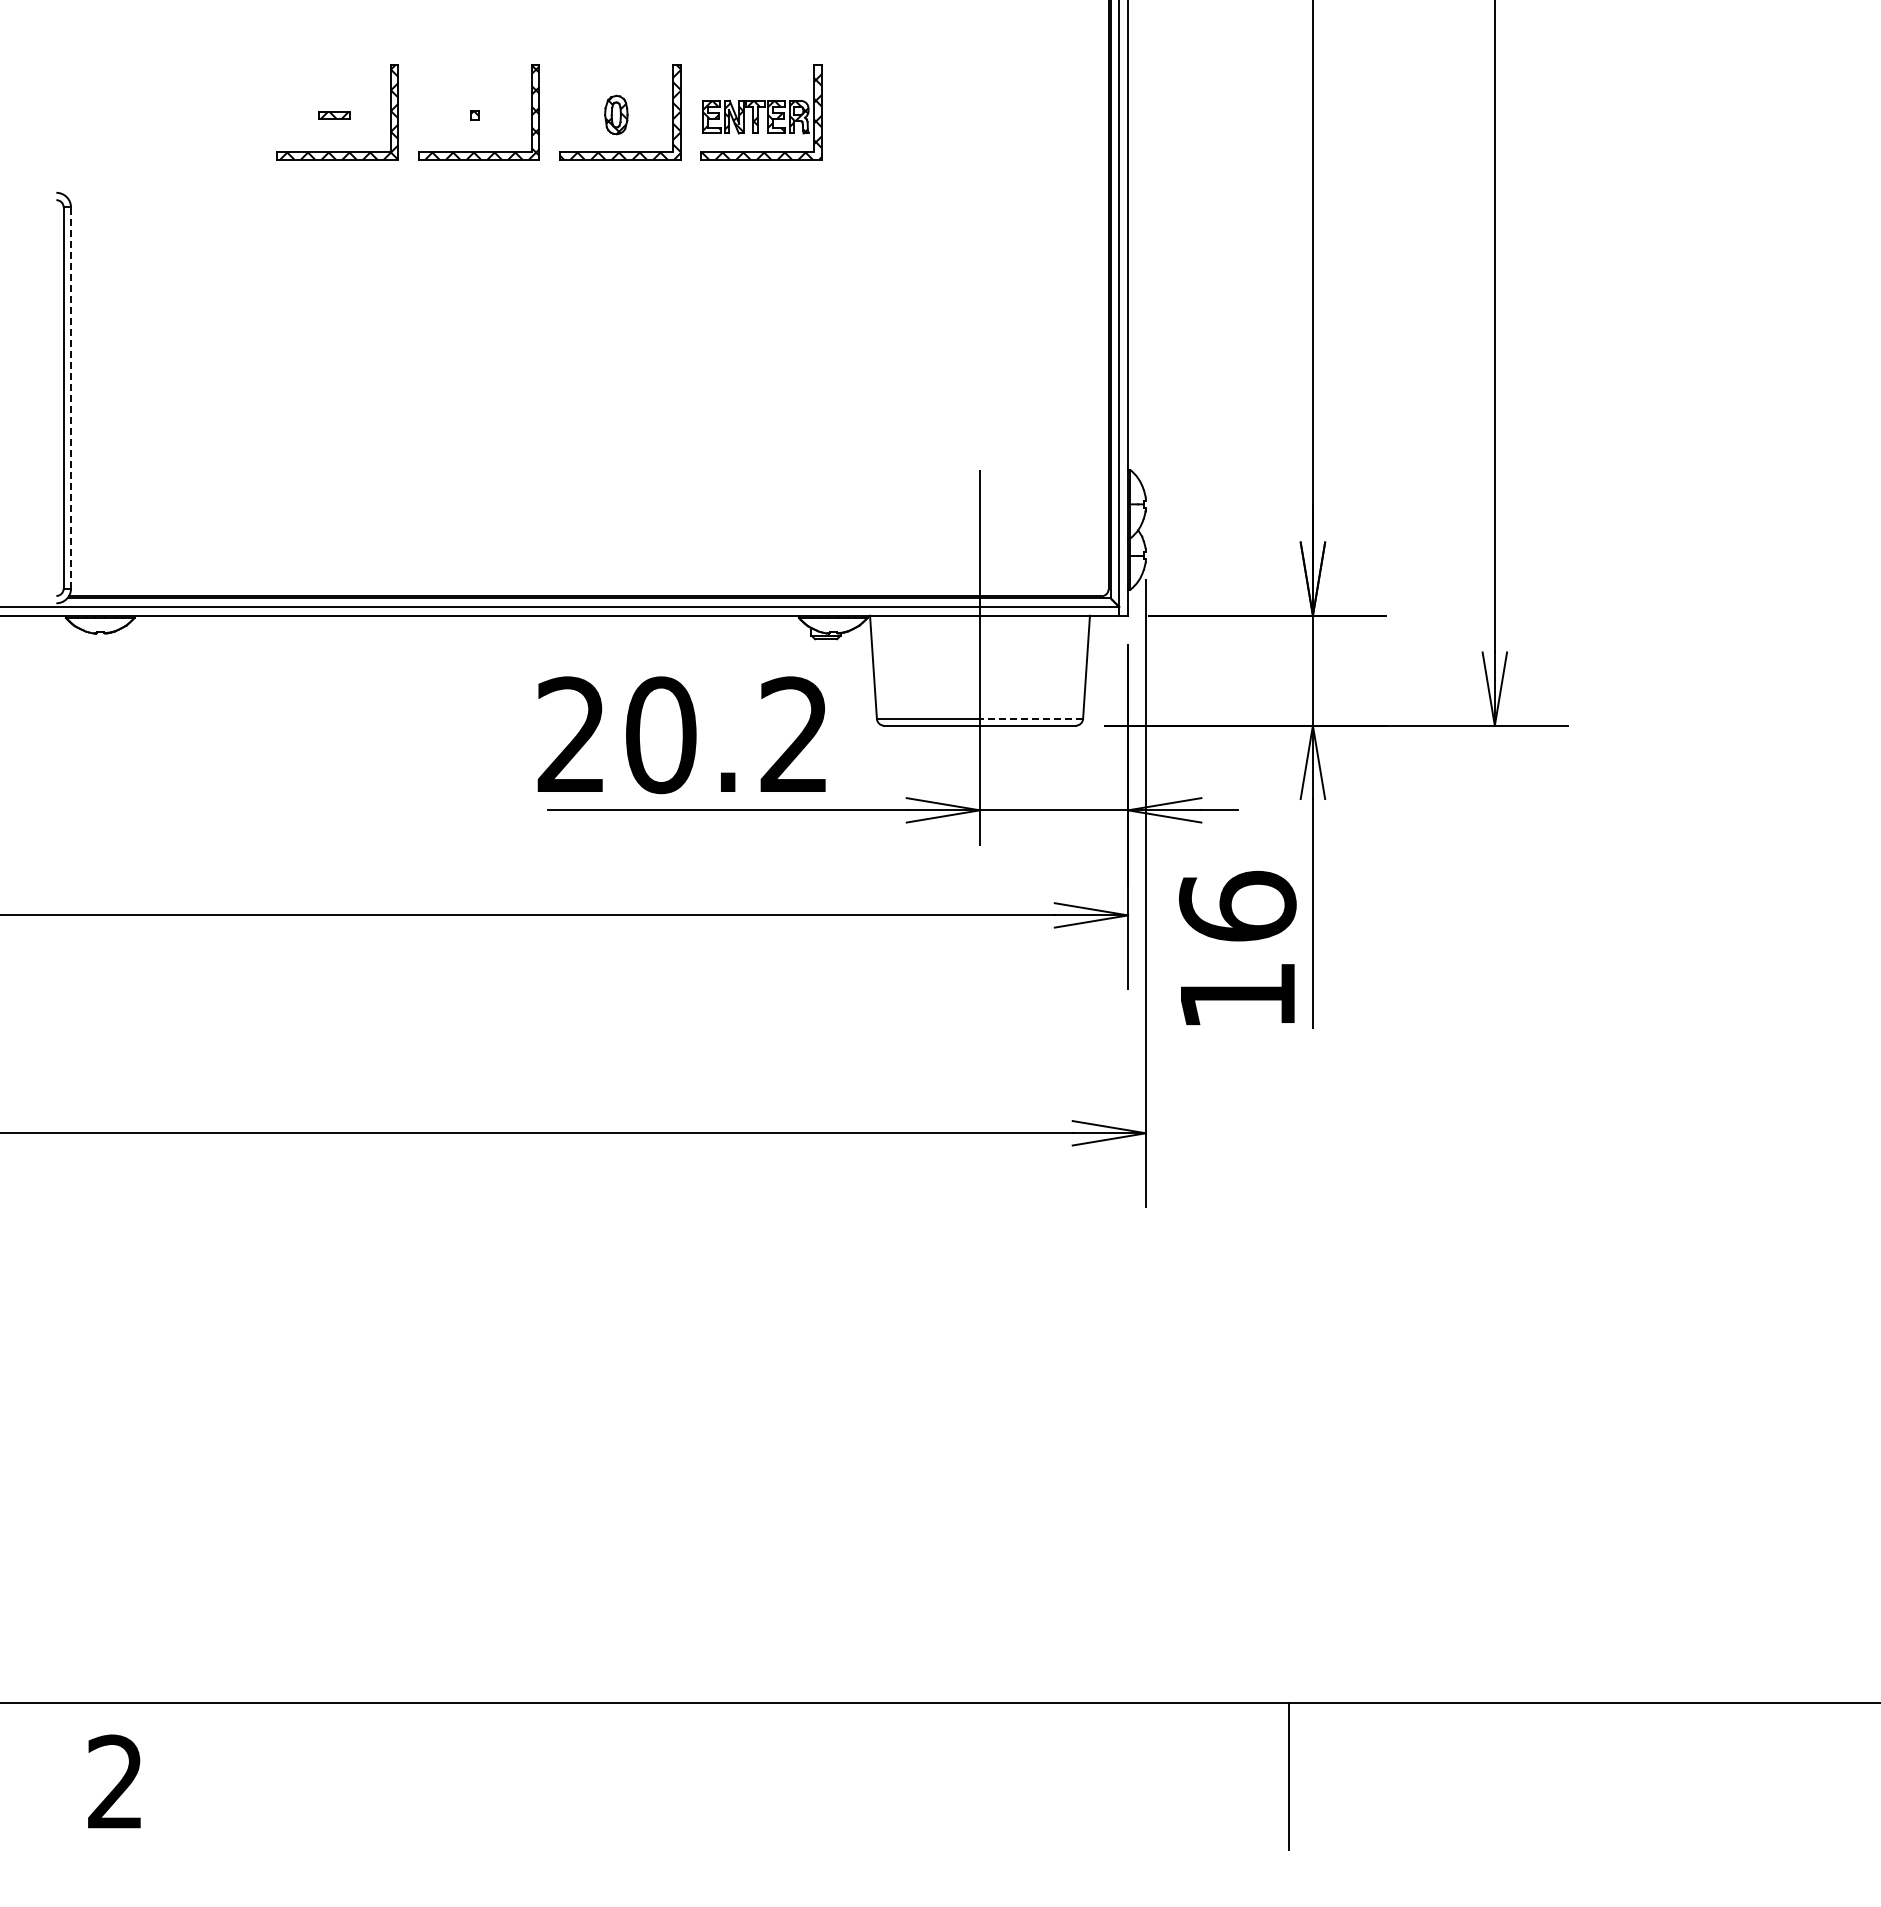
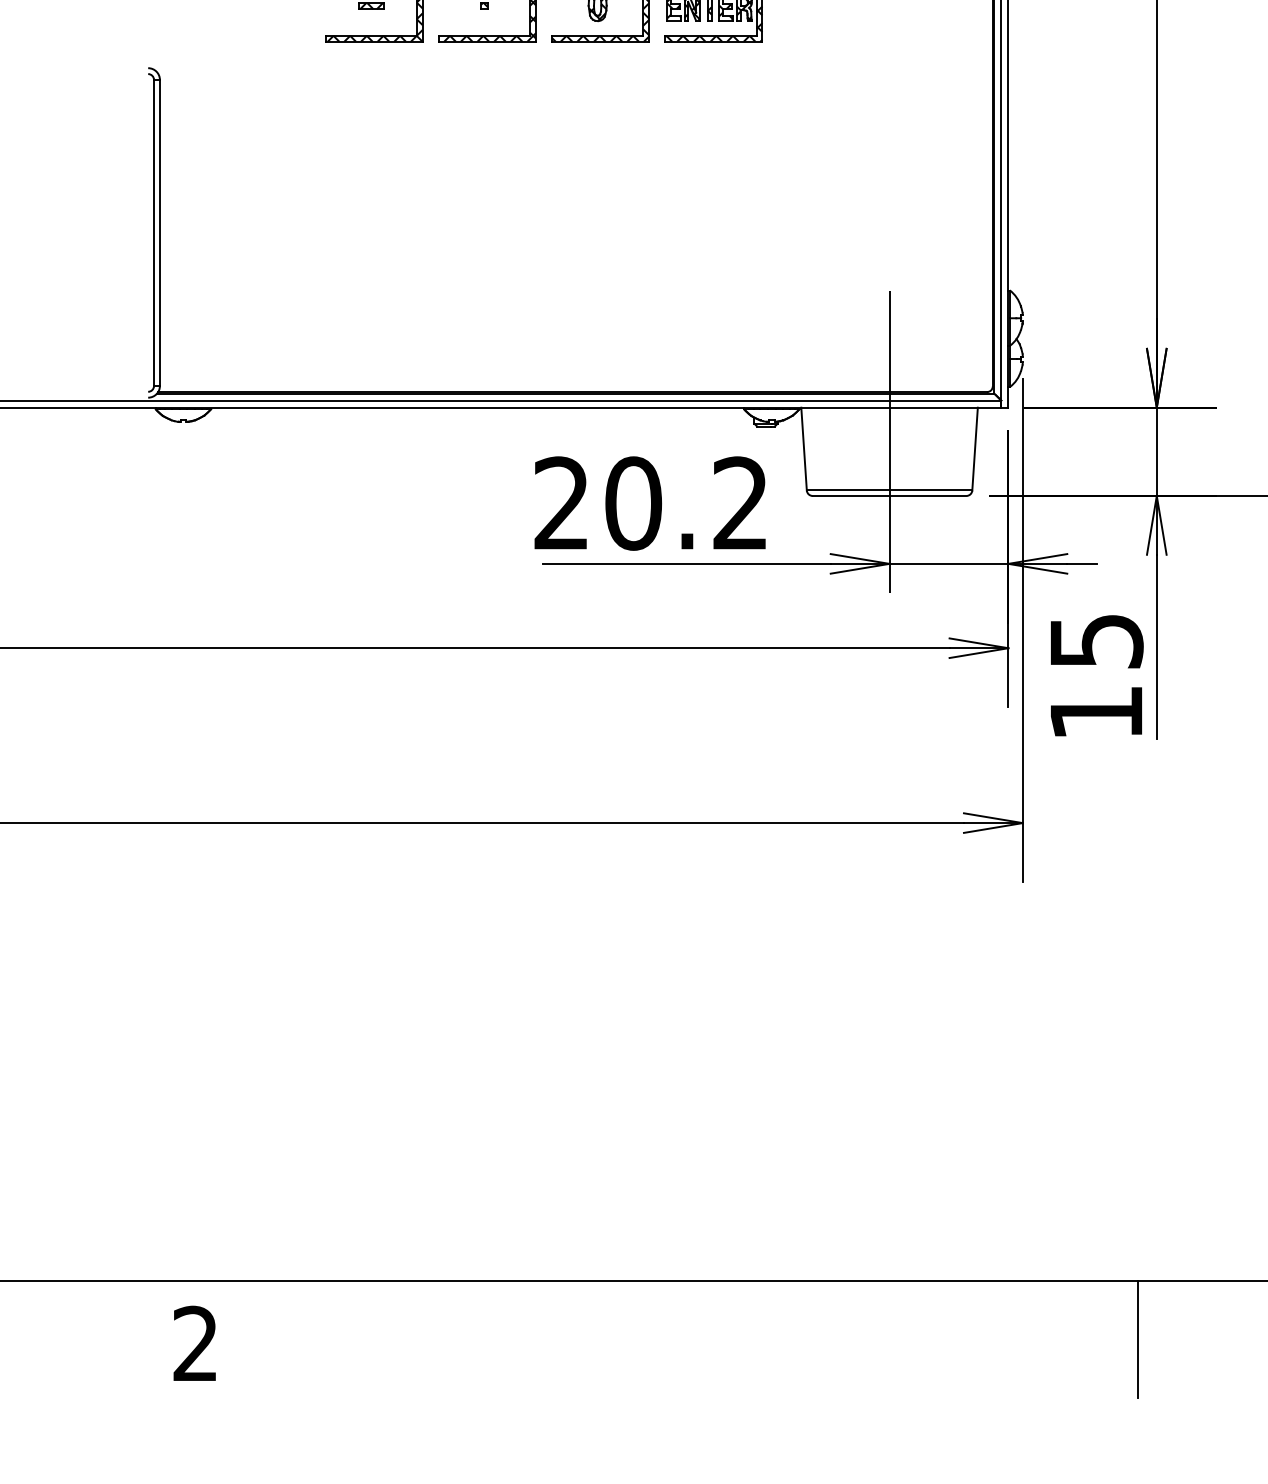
line: (71, 398) -> (160, 233), dashed -> solid
line: (1031, 718) -> (930, 490), dashed -> solid
text: (1237, 905) -> (1096, 640), 16 -> 15

